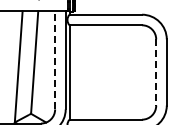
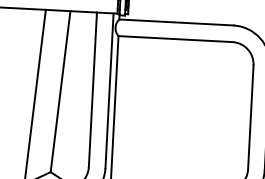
line: (55, 59) -> (93, 88), dashed -> solid
line: (156, 72) -> (251, 117), dashed -> solid

